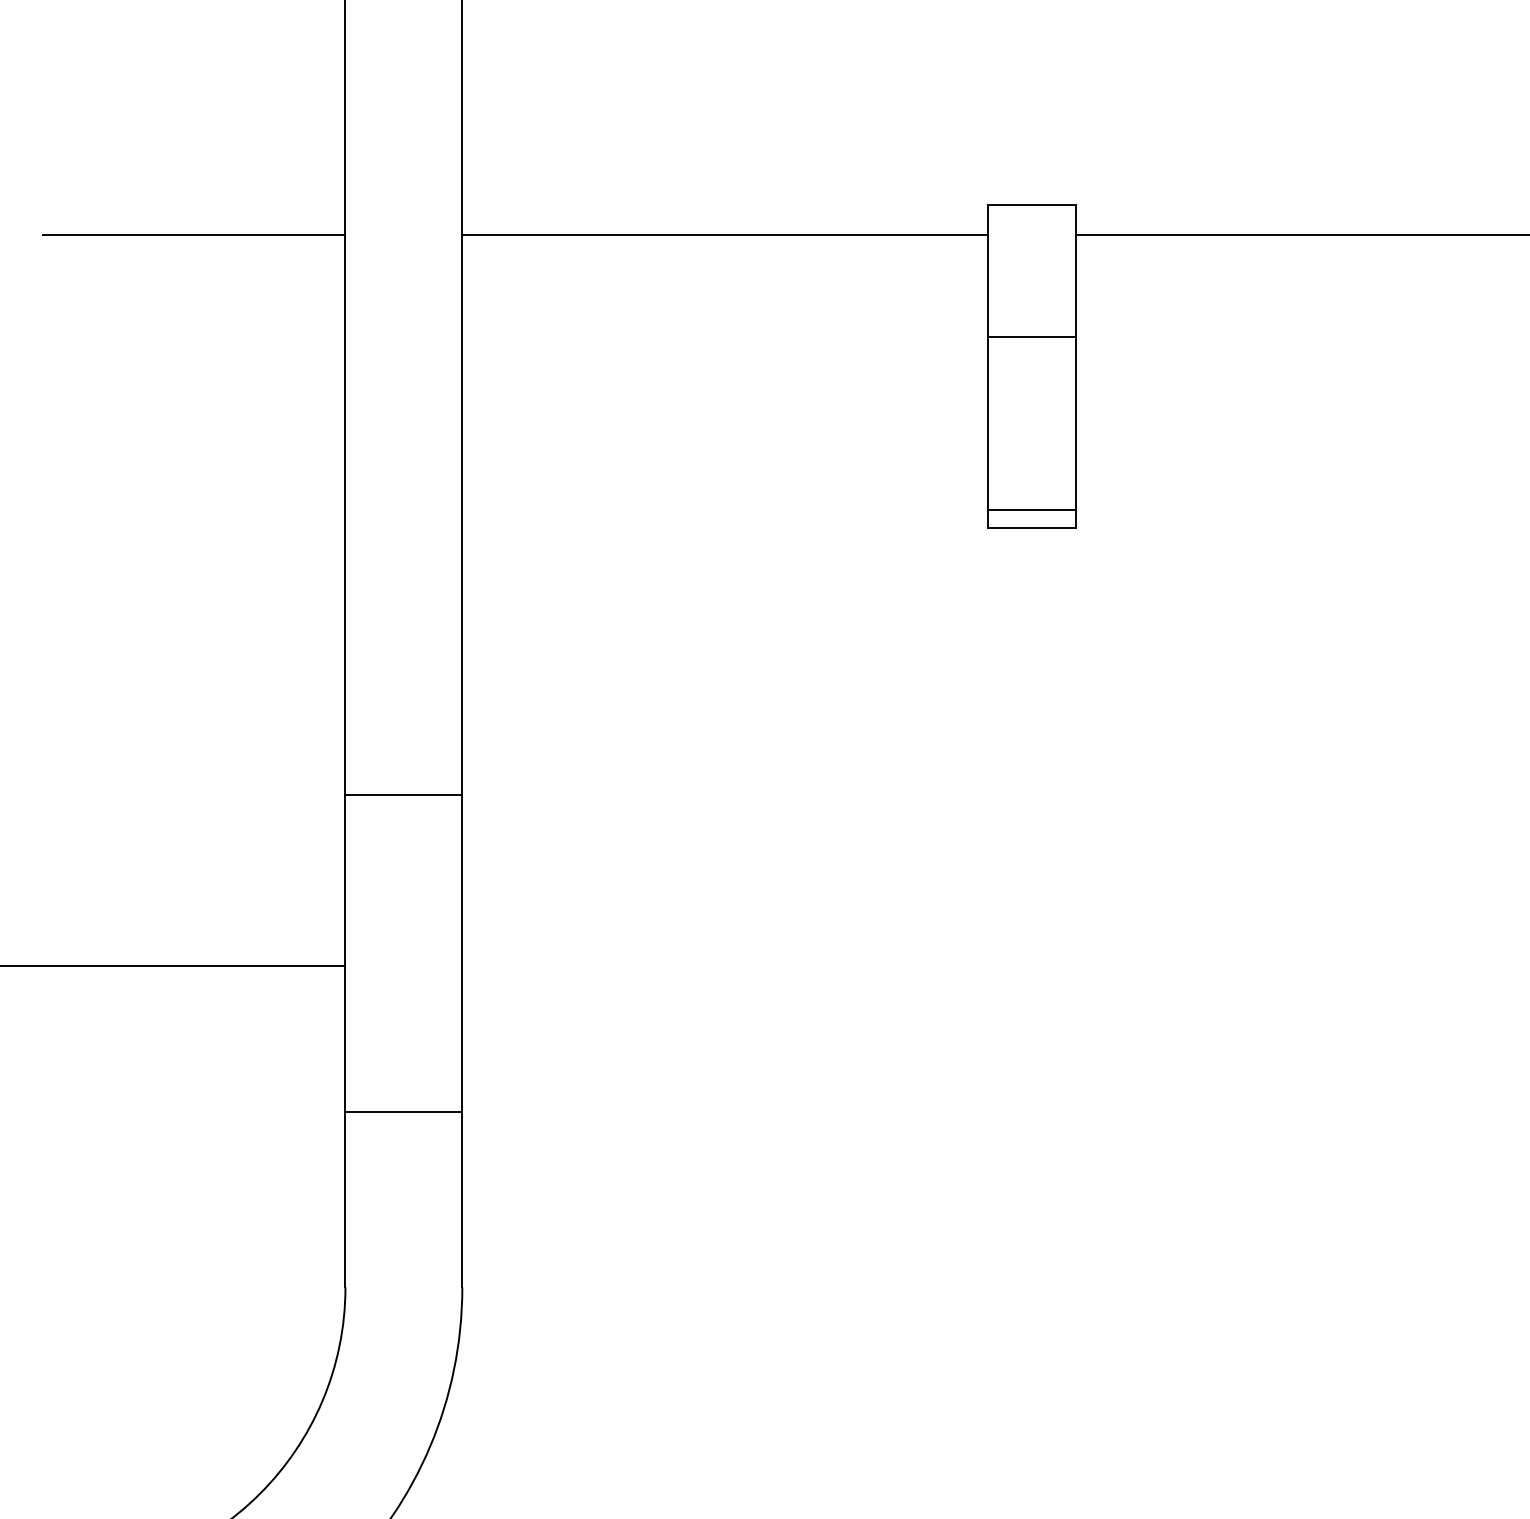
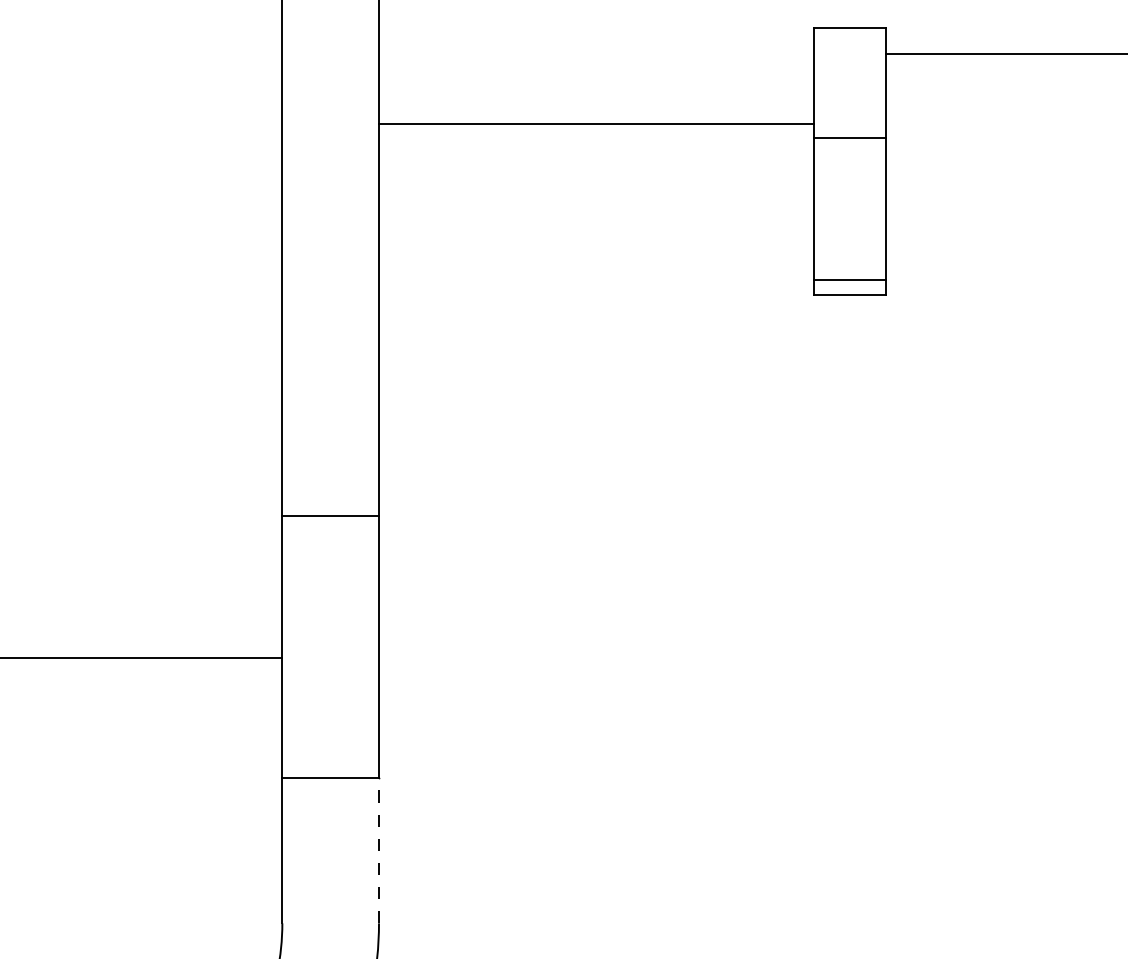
line: (194, 235) -> (157, 53), removed
line: (725, 235) -> (596, 123), moved
line: (462, 1199) -> (379, 850), solid -> dashed

